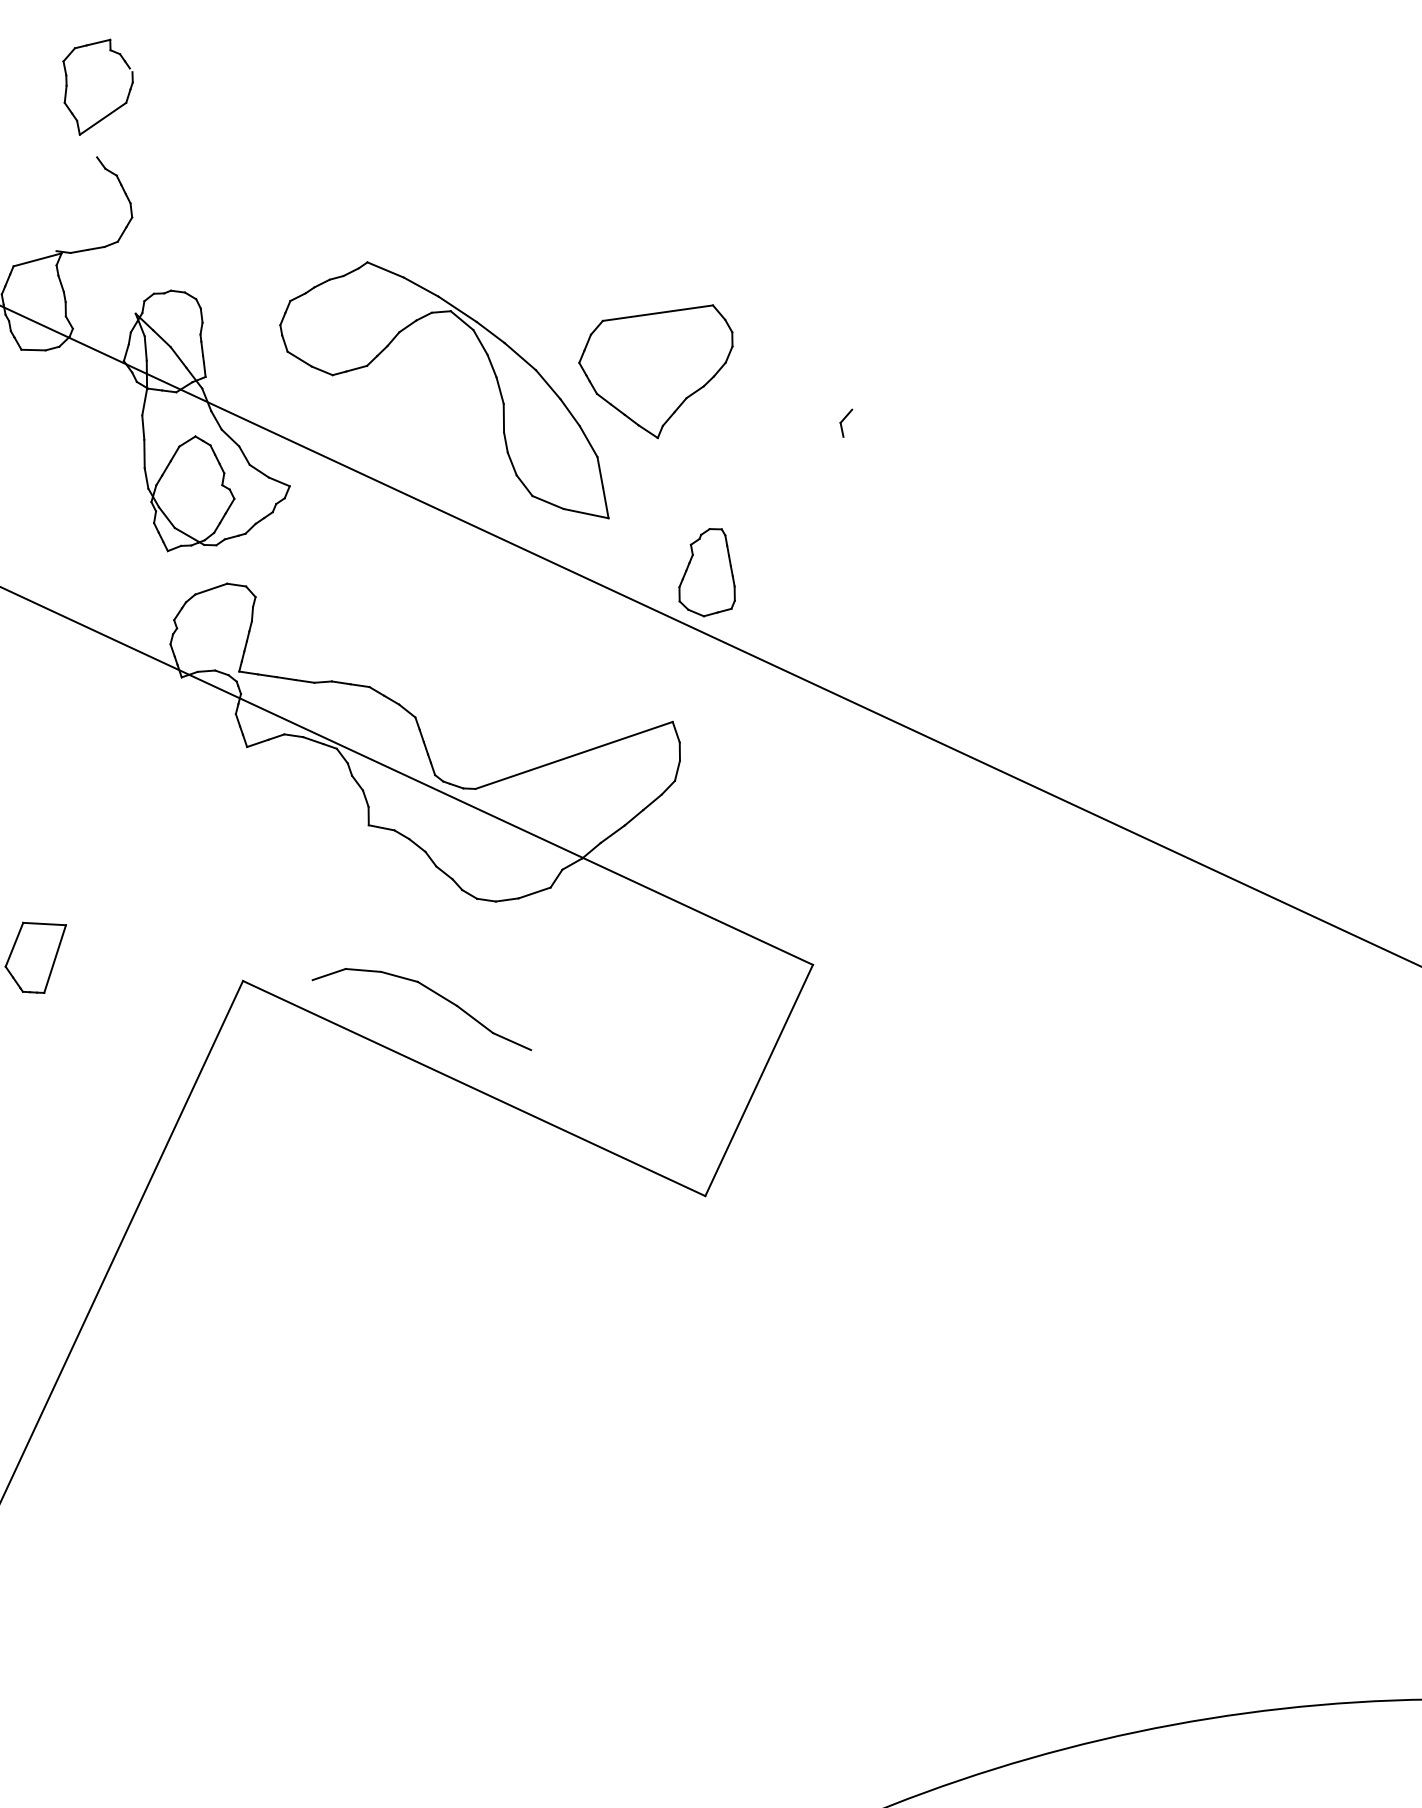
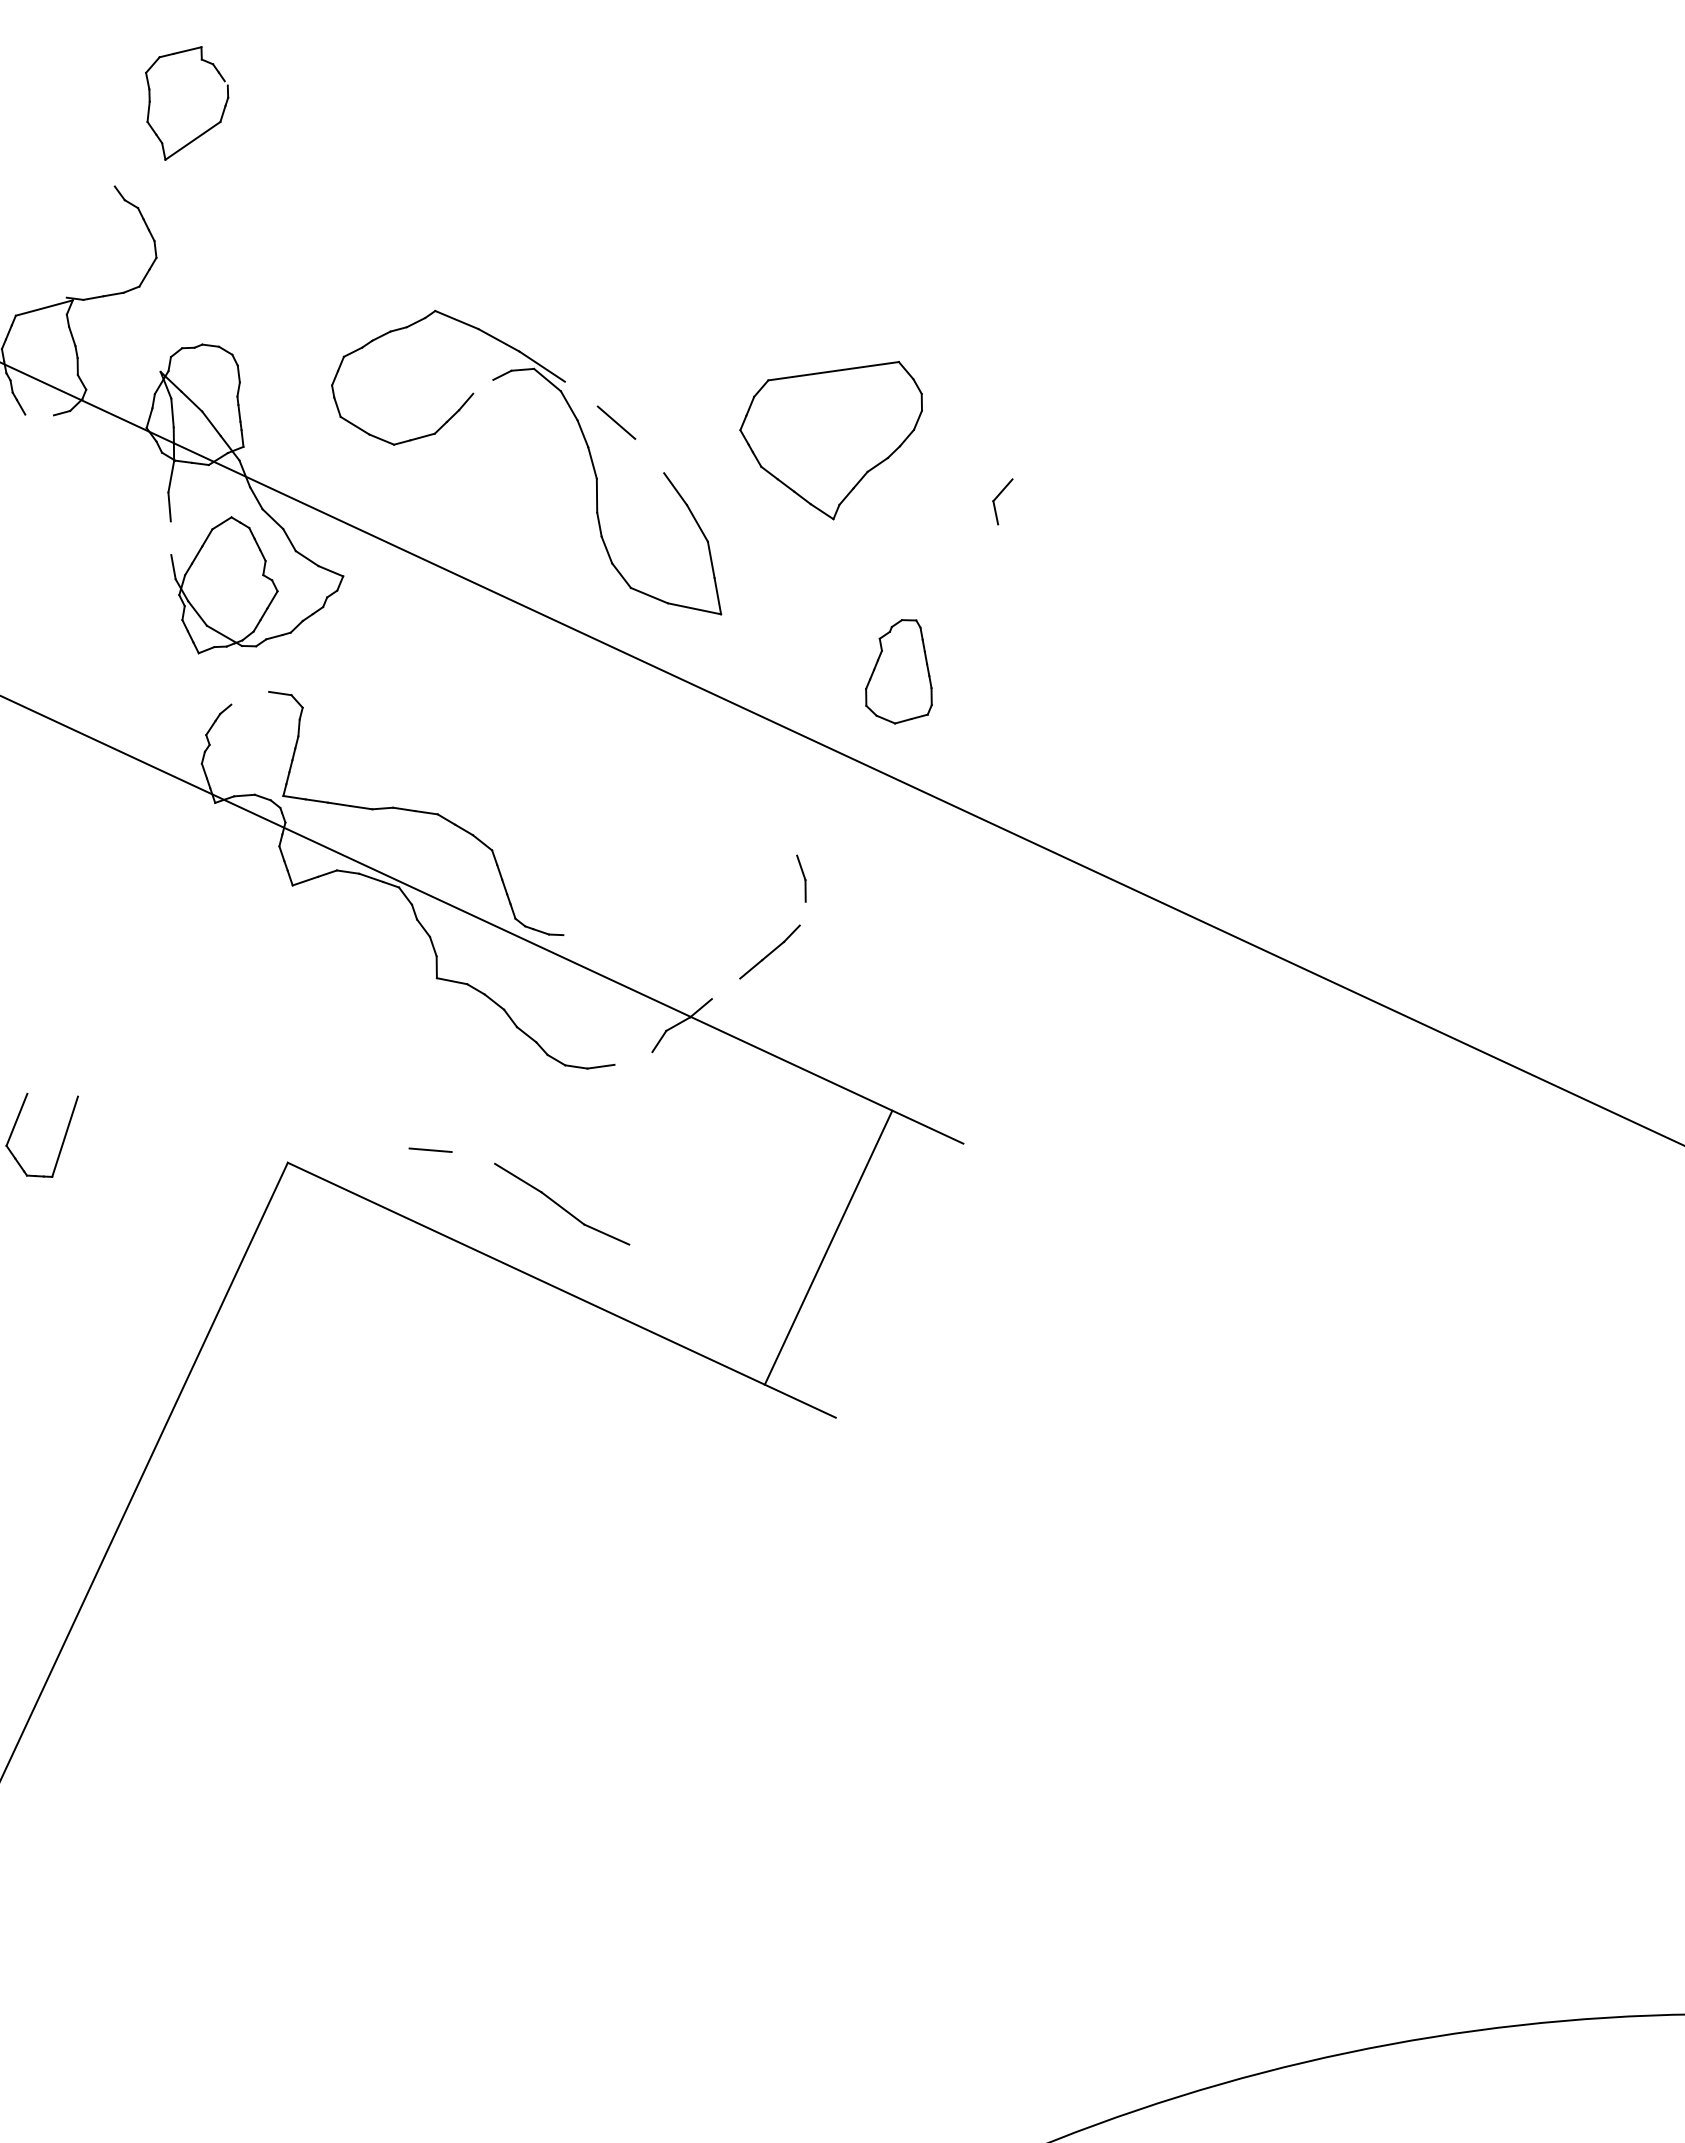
part: (112, 110) -> (204, 131), moved
line: (408, 326) -> (483, 386), removed
line: (489, 331) -> (580, 393), removed
line: (33, 349) -> (39, 414), removed
part: (655, 371) -> (830, 440), moved
line: (548, 384) -> (649, 455), removed
part: (845, 423) -> (1002, 501), size x1.4
line: (144, 454) -> (170, 538), removed
part: (706, 572) -> (898, 671), moved
line: (211, 588) -> (250, 697), removed
line: (574, 755) -> (680, 895), removed
line: (677, 770) -> (802, 913), removed
line: (612, 833) -> (725, 988), removed
line: (534, 893) -> (633, 1058), removed
line: (44, 923) -> (52, 1094), removed
line: (328, 974) -> (389, 1154), removed
line: (399, 976) -> (473, 1157), removed
line: (759, 1080) -> (828, 1247), moved

